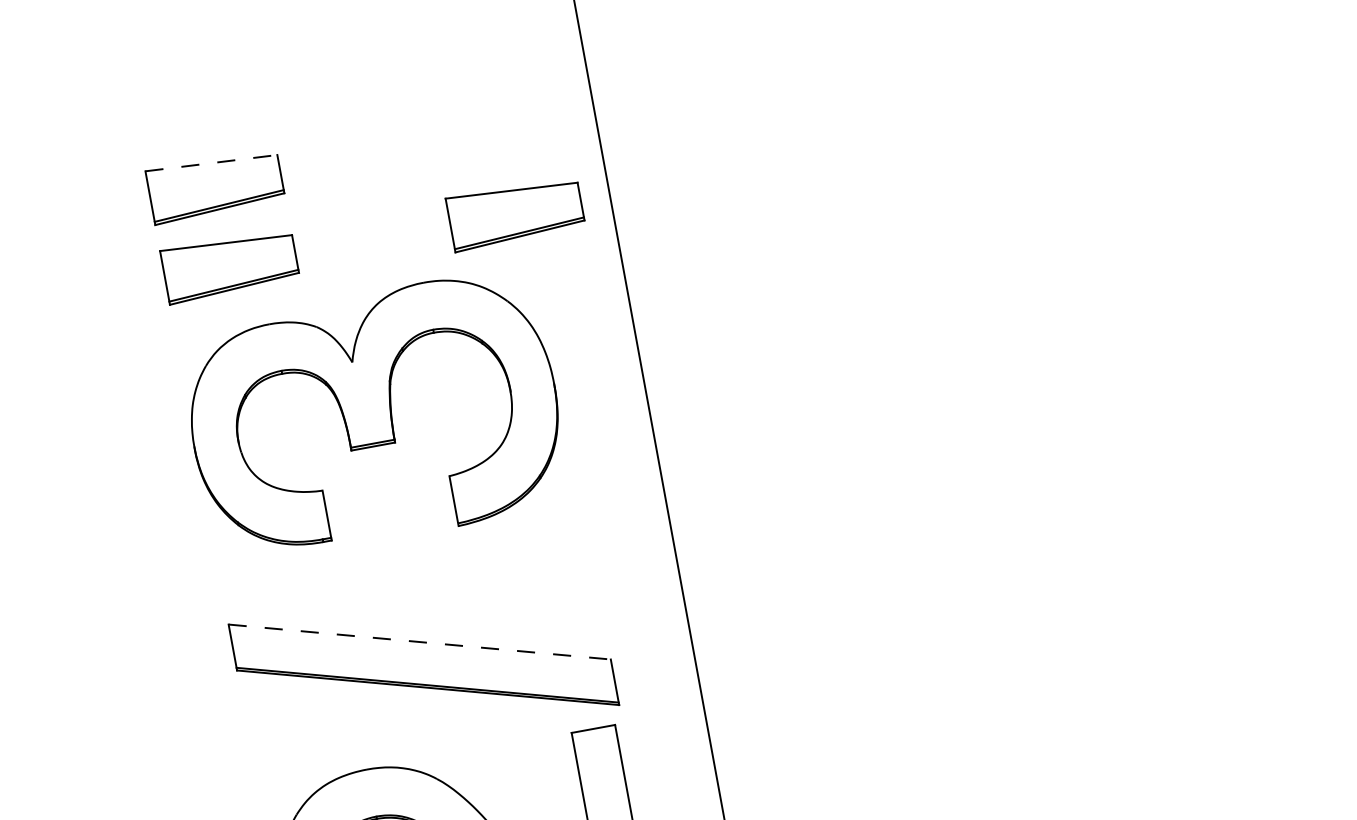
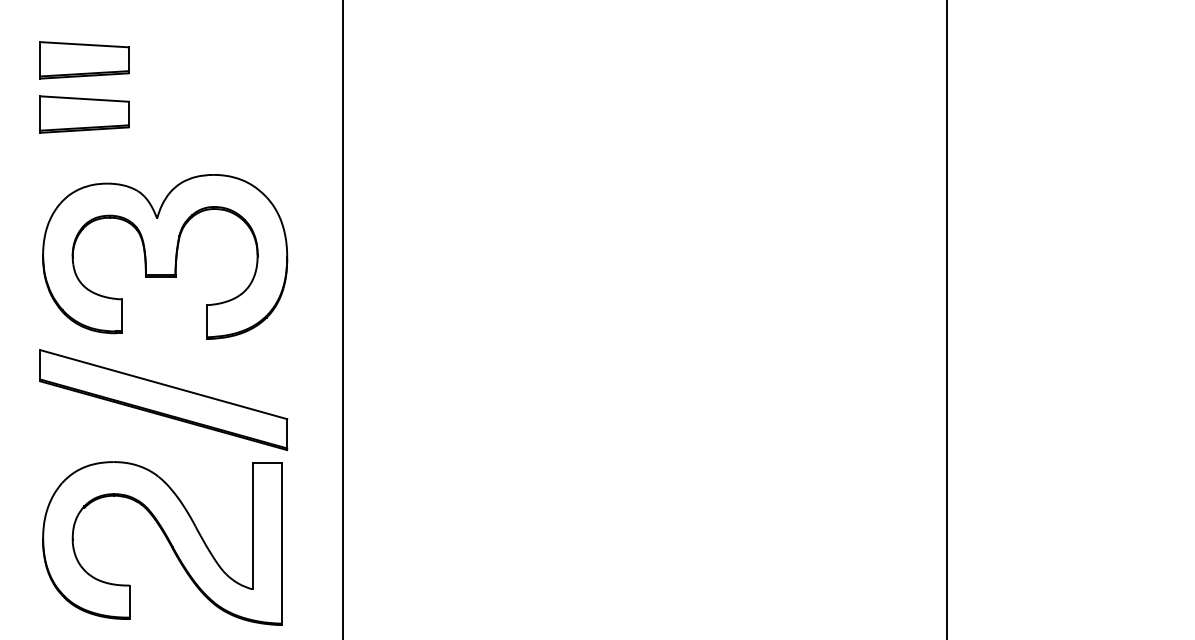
line: (212, 162) -> (85, 44), dashed -> solid
part: (515, 213) -> (278, 114), removed
part: (374, 415) -> (165, 256), moved
line: (420, 641) -> (164, 384), dashed -> solid

